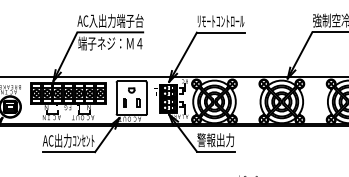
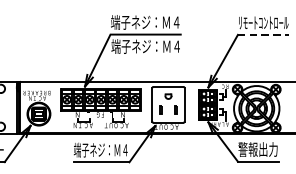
text: (110, 20) -> (145, 21), AC入出力端子台 -> 端子ネジ：Ｍ４
line: (220, 32) -> (263, 34), solid -> dashed
text: (68, 140) -> (101, 149), AC出力ｺﾝｾﾝﾄ -> 端子ネジ：Ｍ４

